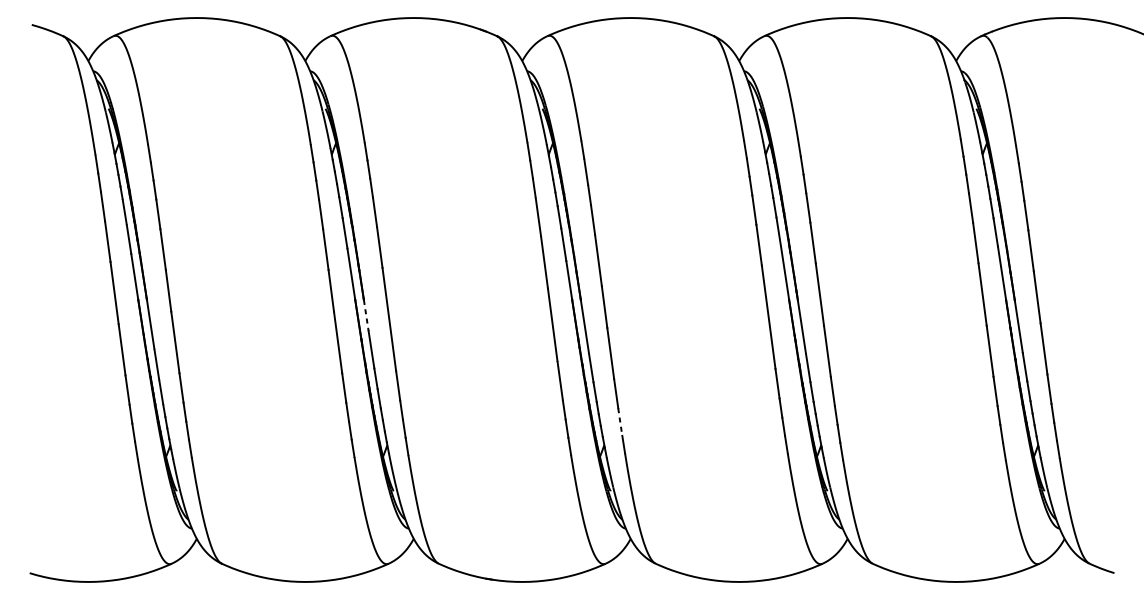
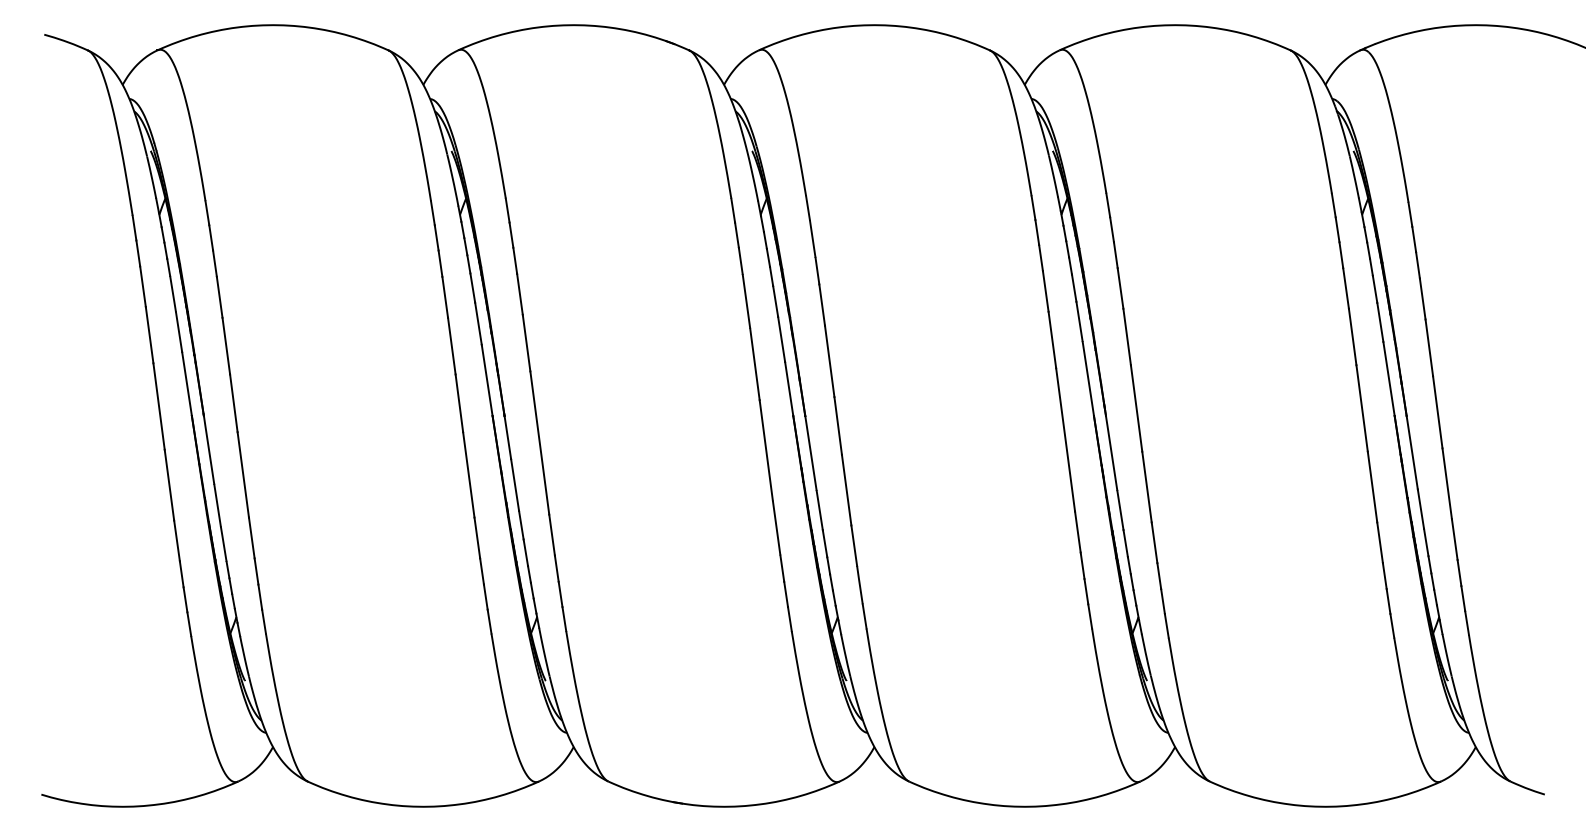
line: (366, 315) -> (507, 437), dashed -> solid
line: (619, 421) -> (859, 584), dashed -> solid

